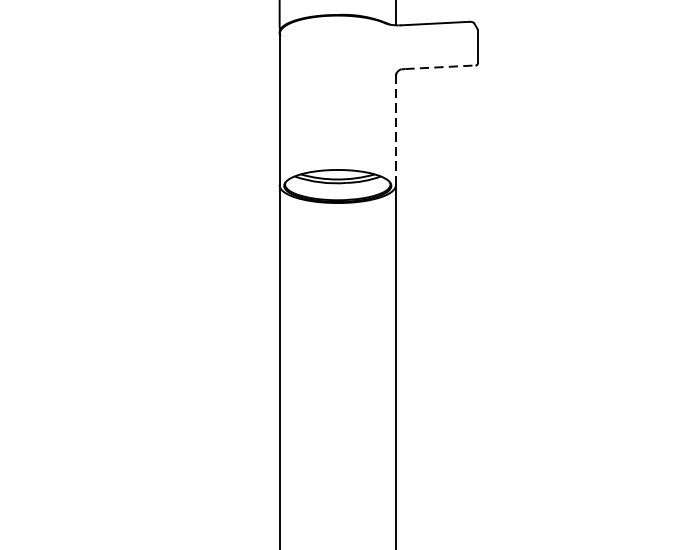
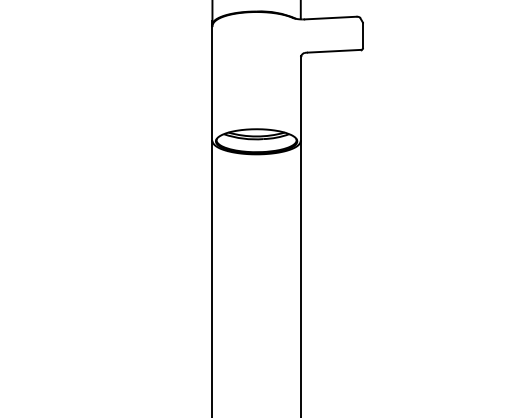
line: (440, 67) -> (334, 51), dashed -> solid
line: (395, 129) -> (300, 98), dashed -> solid

